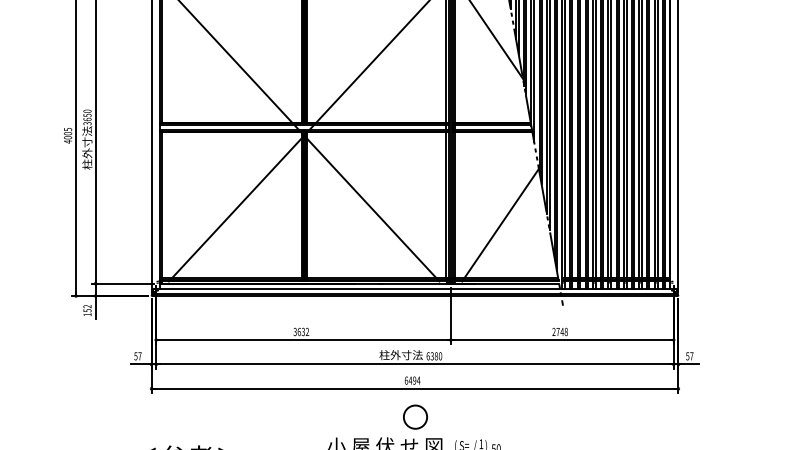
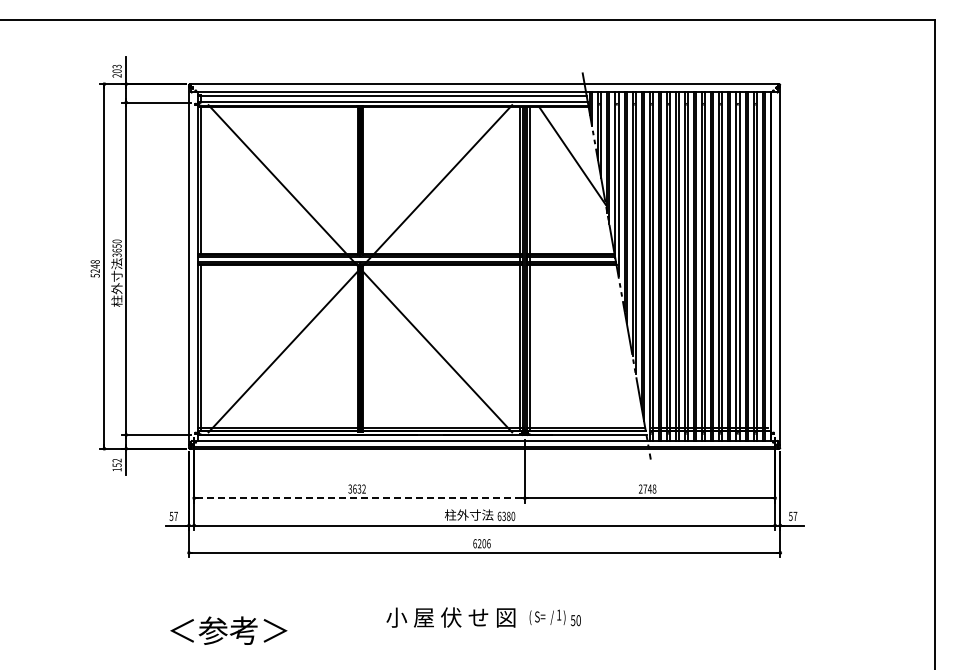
text: (67, 135) -> (94, 268), 4005 -> 5248
line: (500, 225) -> (580, 369), removed
line: (304, 340) -> (360, 498), solid -> dashed
text: (413, 380) -> (483, 543), 6494 -> 6206
circle: (415, 416) -> (485, 584), removed

